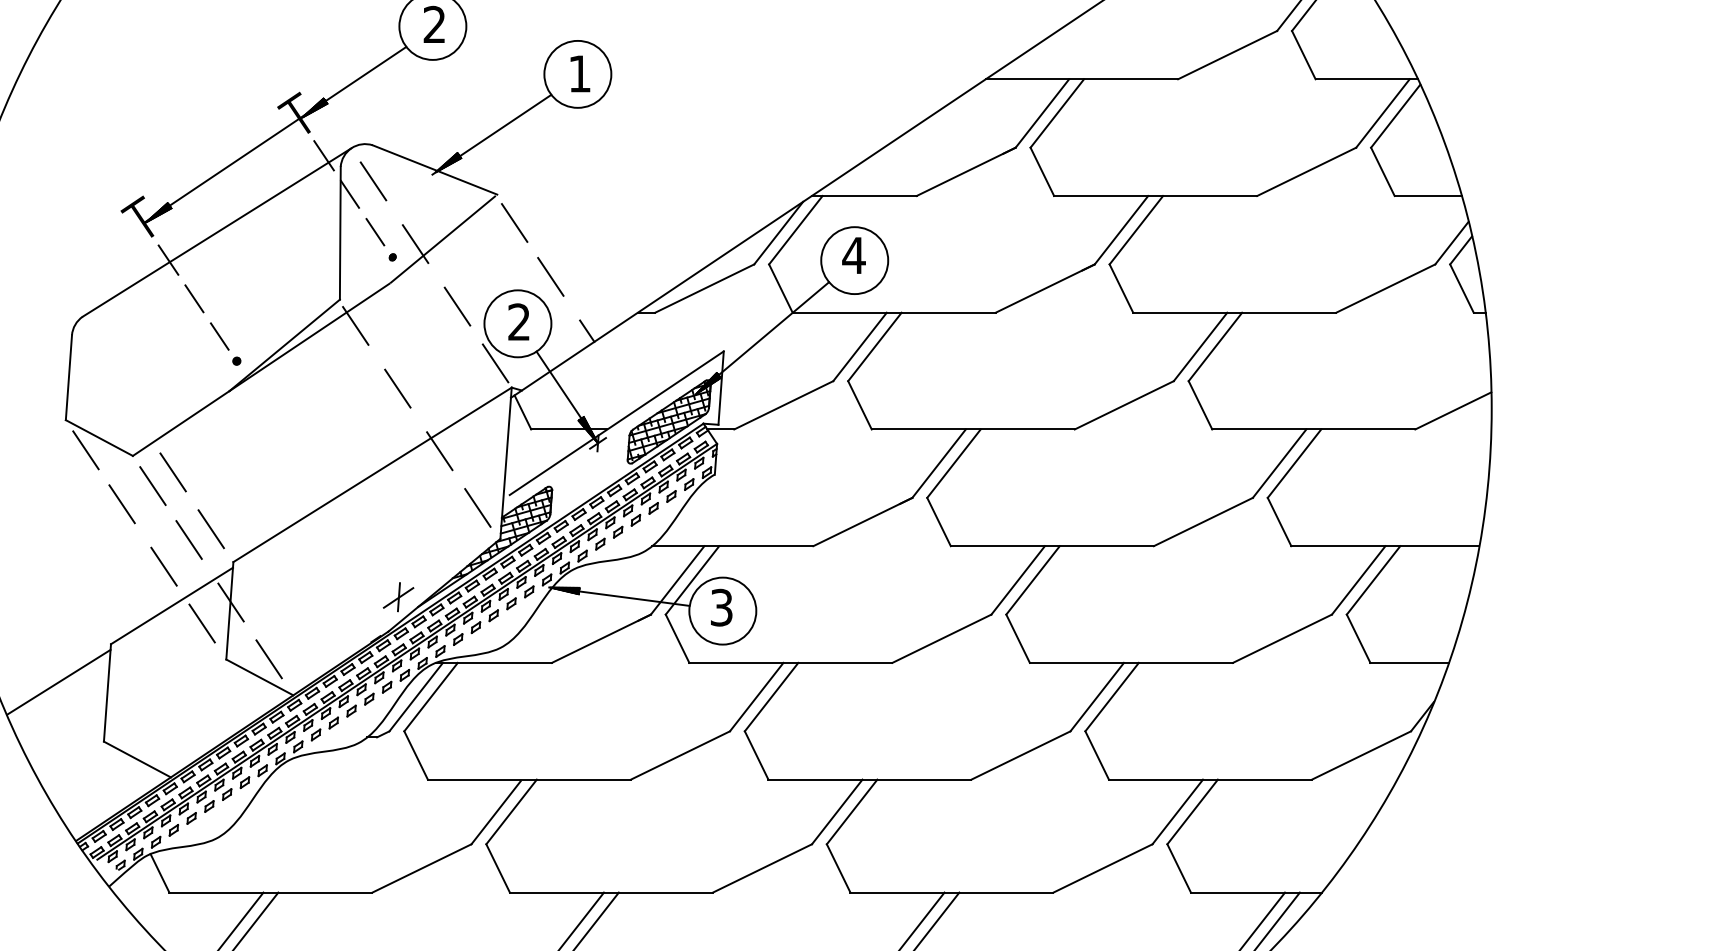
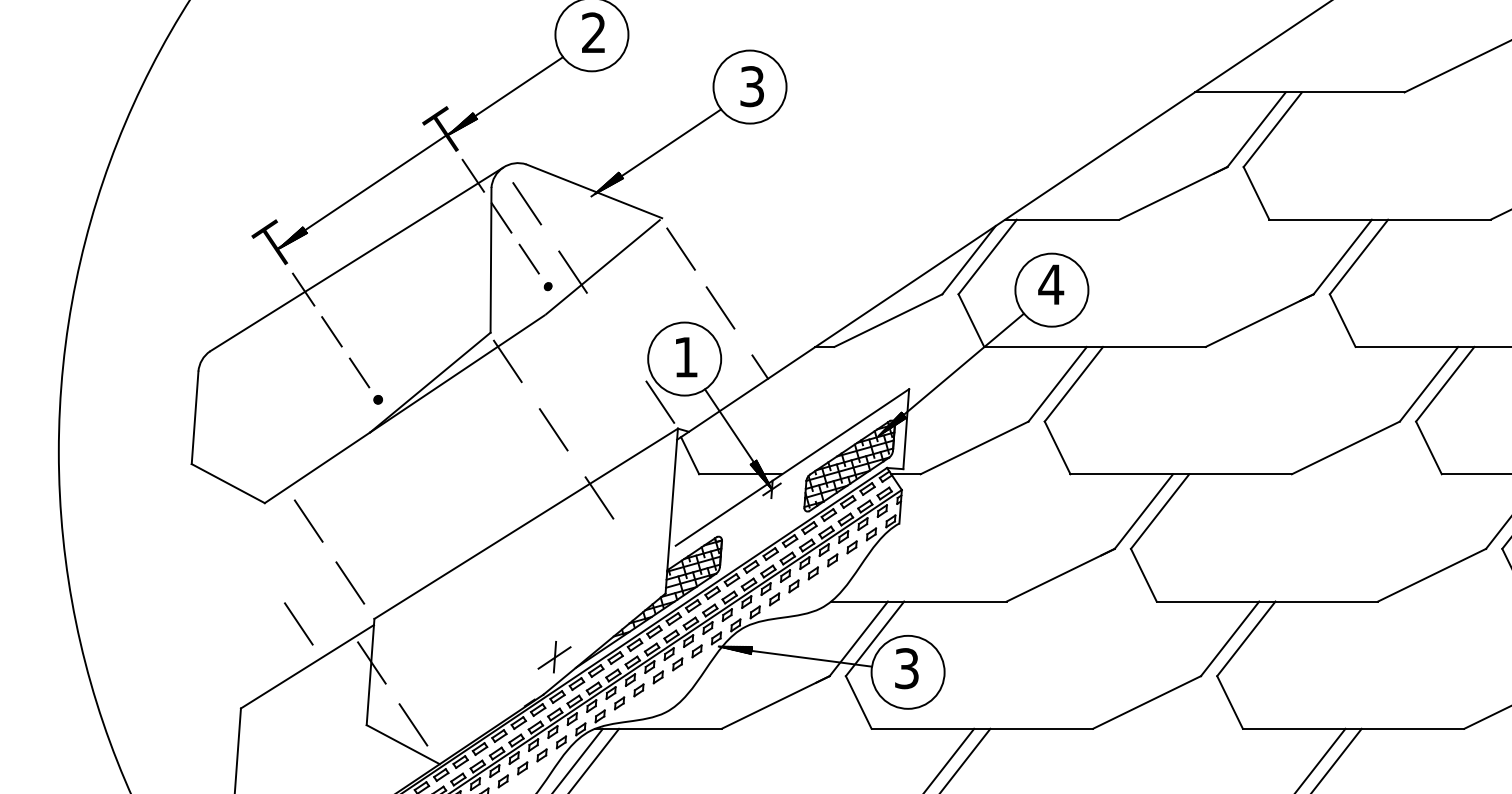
text: (579, 73) -> (751, 86), 1 -> 3
line: (457, 306) -> (618, 340), removed
text: (518, 321) -> (685, 356), 2 -> 1
line: (85, 450) -> (213, 497), removed
line: (152, 485) -> (286, 535), removed
line: (121, 504) -> (252, 556), removed
line: (477, 507) -> (640, 559), removed
line: (188, 539) -> (325, 594), removed
line: (201, 623) -> (339, 685), removed
line: (58, 681) -> (183, 749), removed

